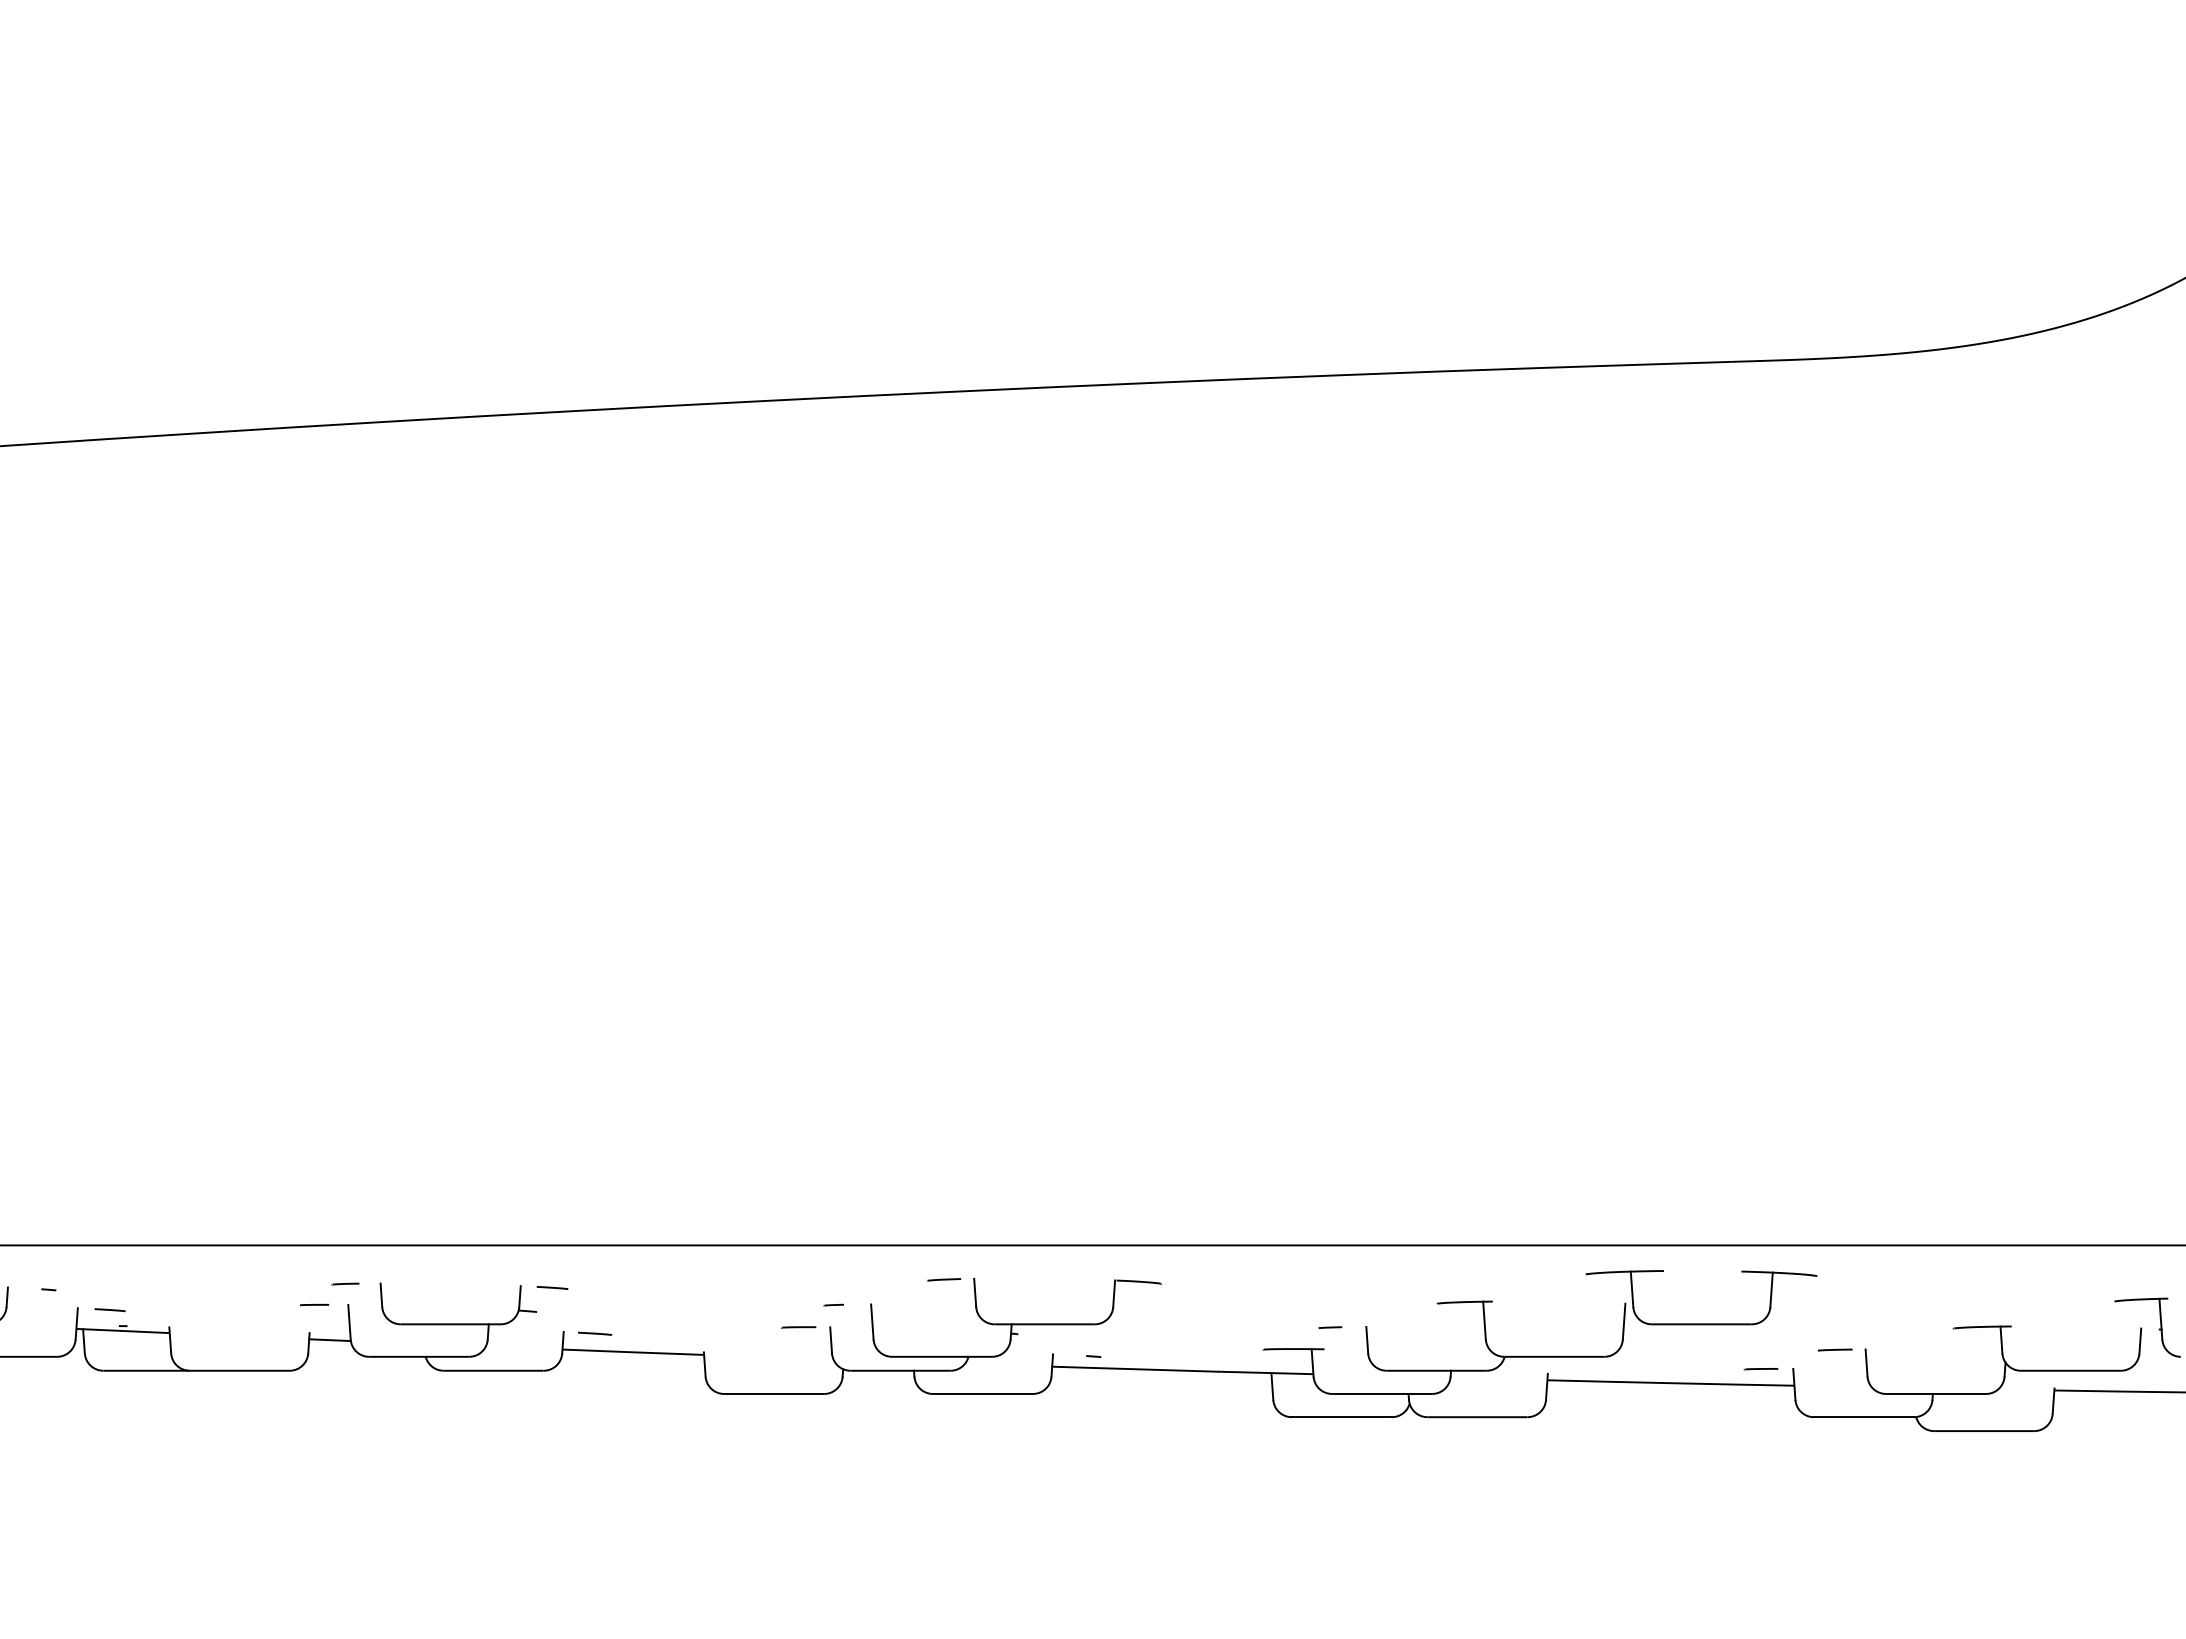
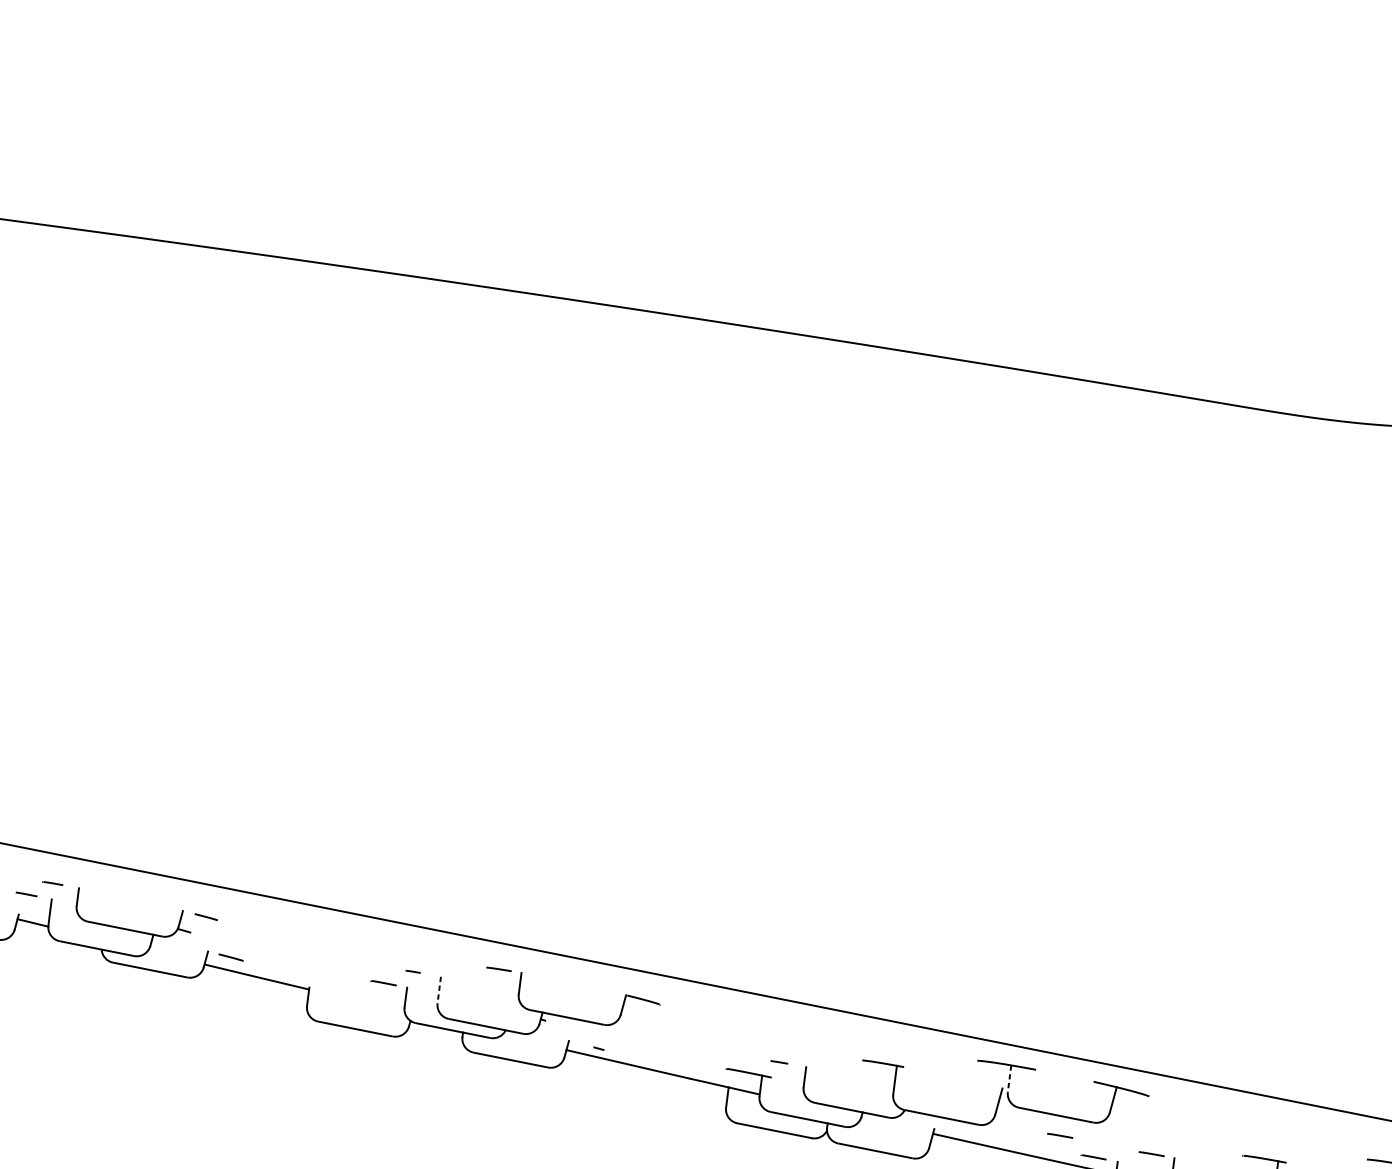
line: (1632, 1289) -> (1009, 1078), solid -> dashed
line: (872, 1322) -> (439, 990), solid -> dashed
line: (1711, 1349) -> (1059, 1135), added

